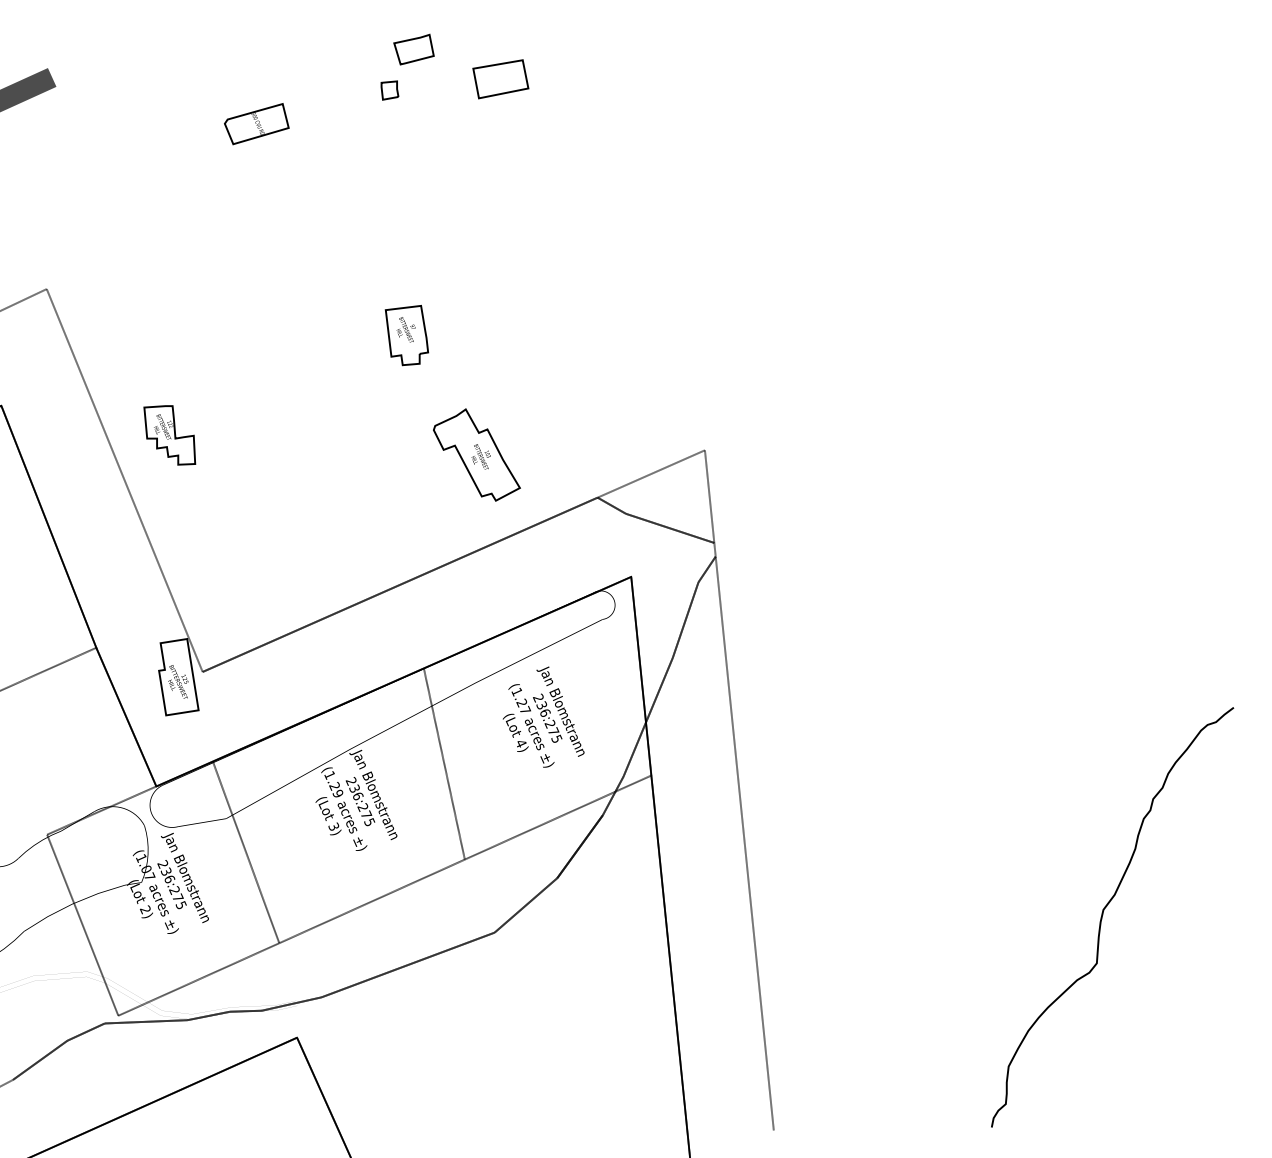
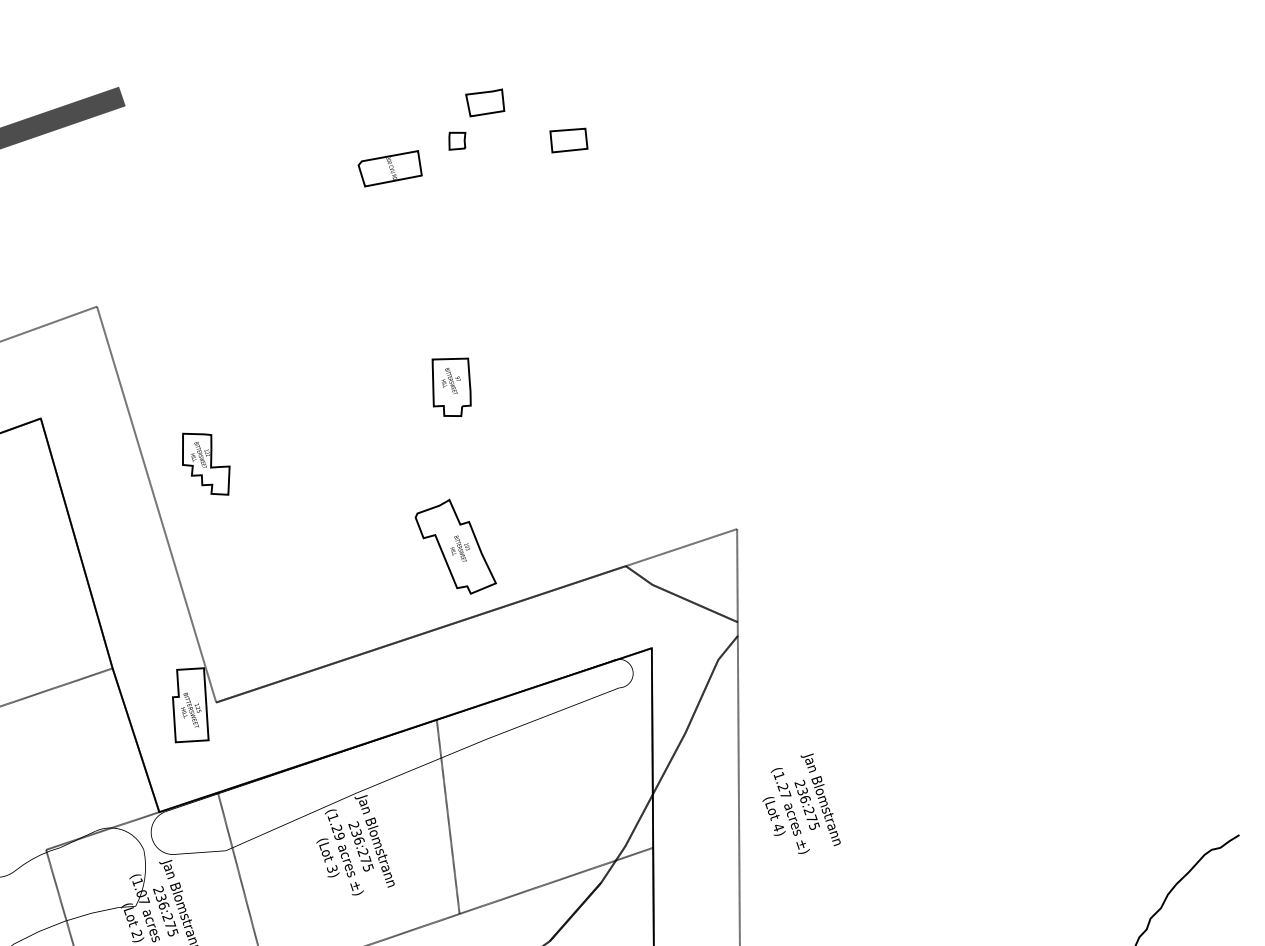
part: (500, 79) -> (568, 140), size x0.7
part: (256, 124) -> (390, 169), moved
part: (476, 454) -> (455, 545), moved
text: (543, 716) -> (803, 802), moved

